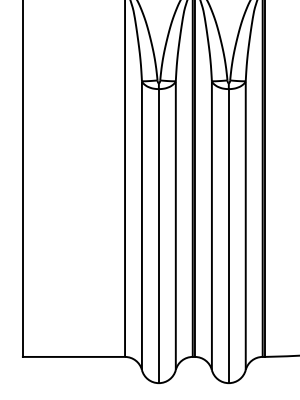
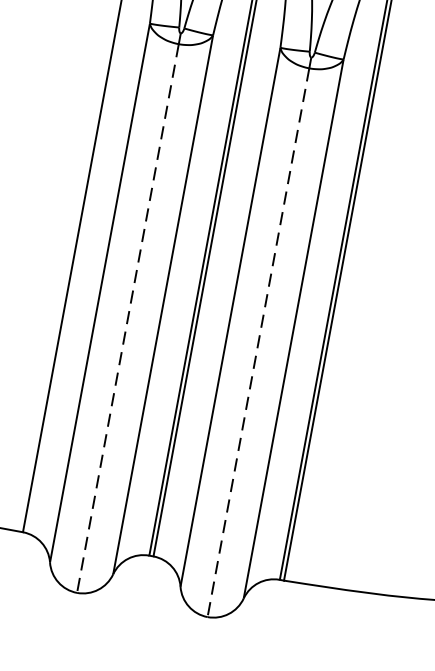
line: (158, 236) -> (127, 319), solid -> dashed
line: (228, 236) -> (257, 343), solid -> dashed

